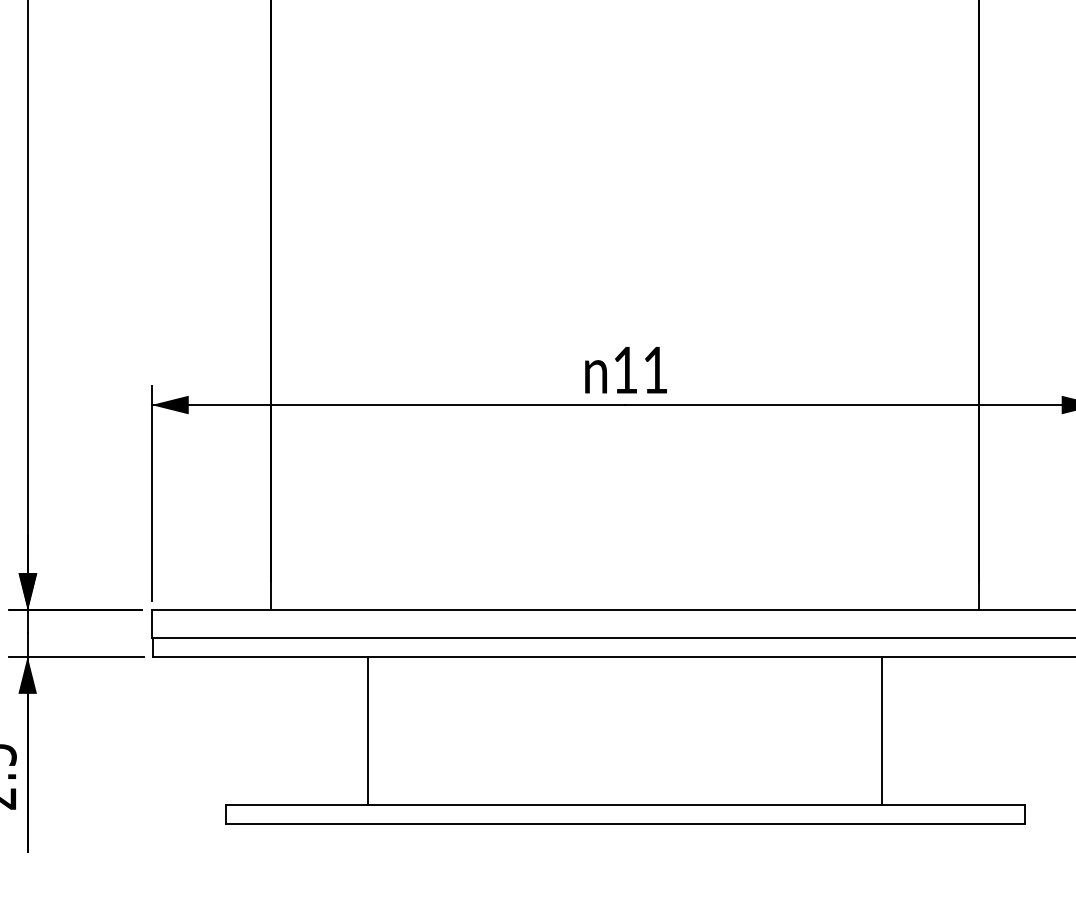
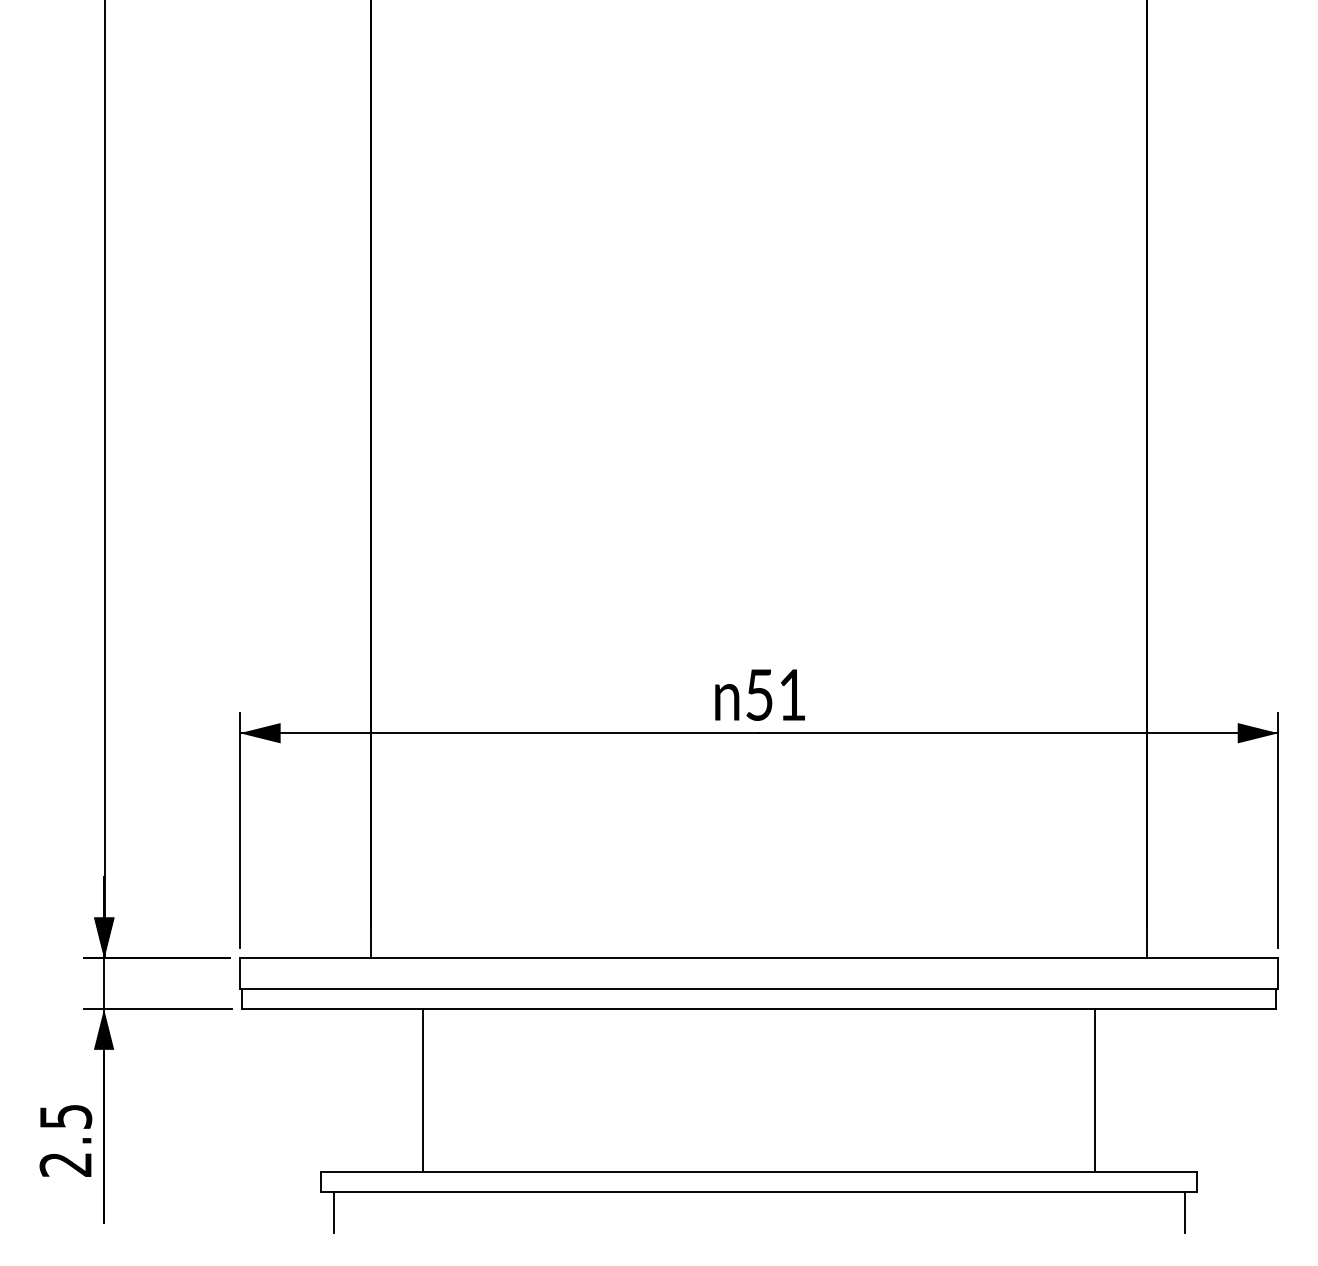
text: (625, 369) -> (759, 694), 11 -> 51
line: (368, 730) -> (423, 1090), moved
line: (882, 730) -> (1095, 1090), moved
line: (236, 842) -> (333, 1212), added
line: (1013, 842) -> (1184, 1212), added

